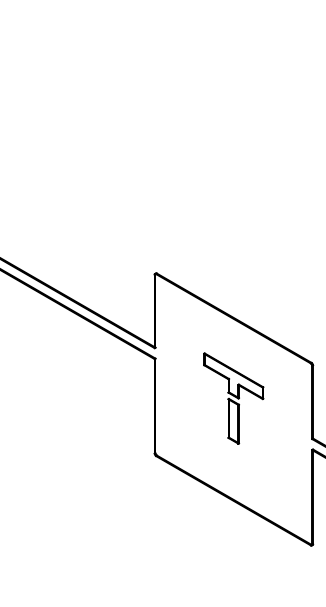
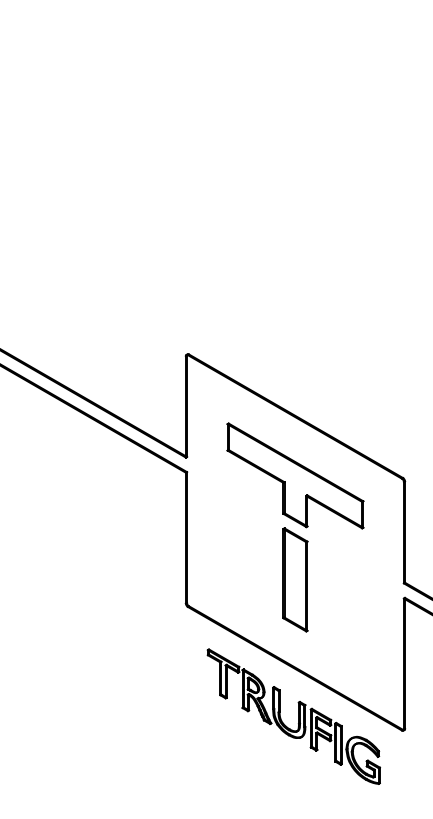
part: (233, 398) -> (294, 527), size x1.67
part: (232, 534) -> (293, 715), added

